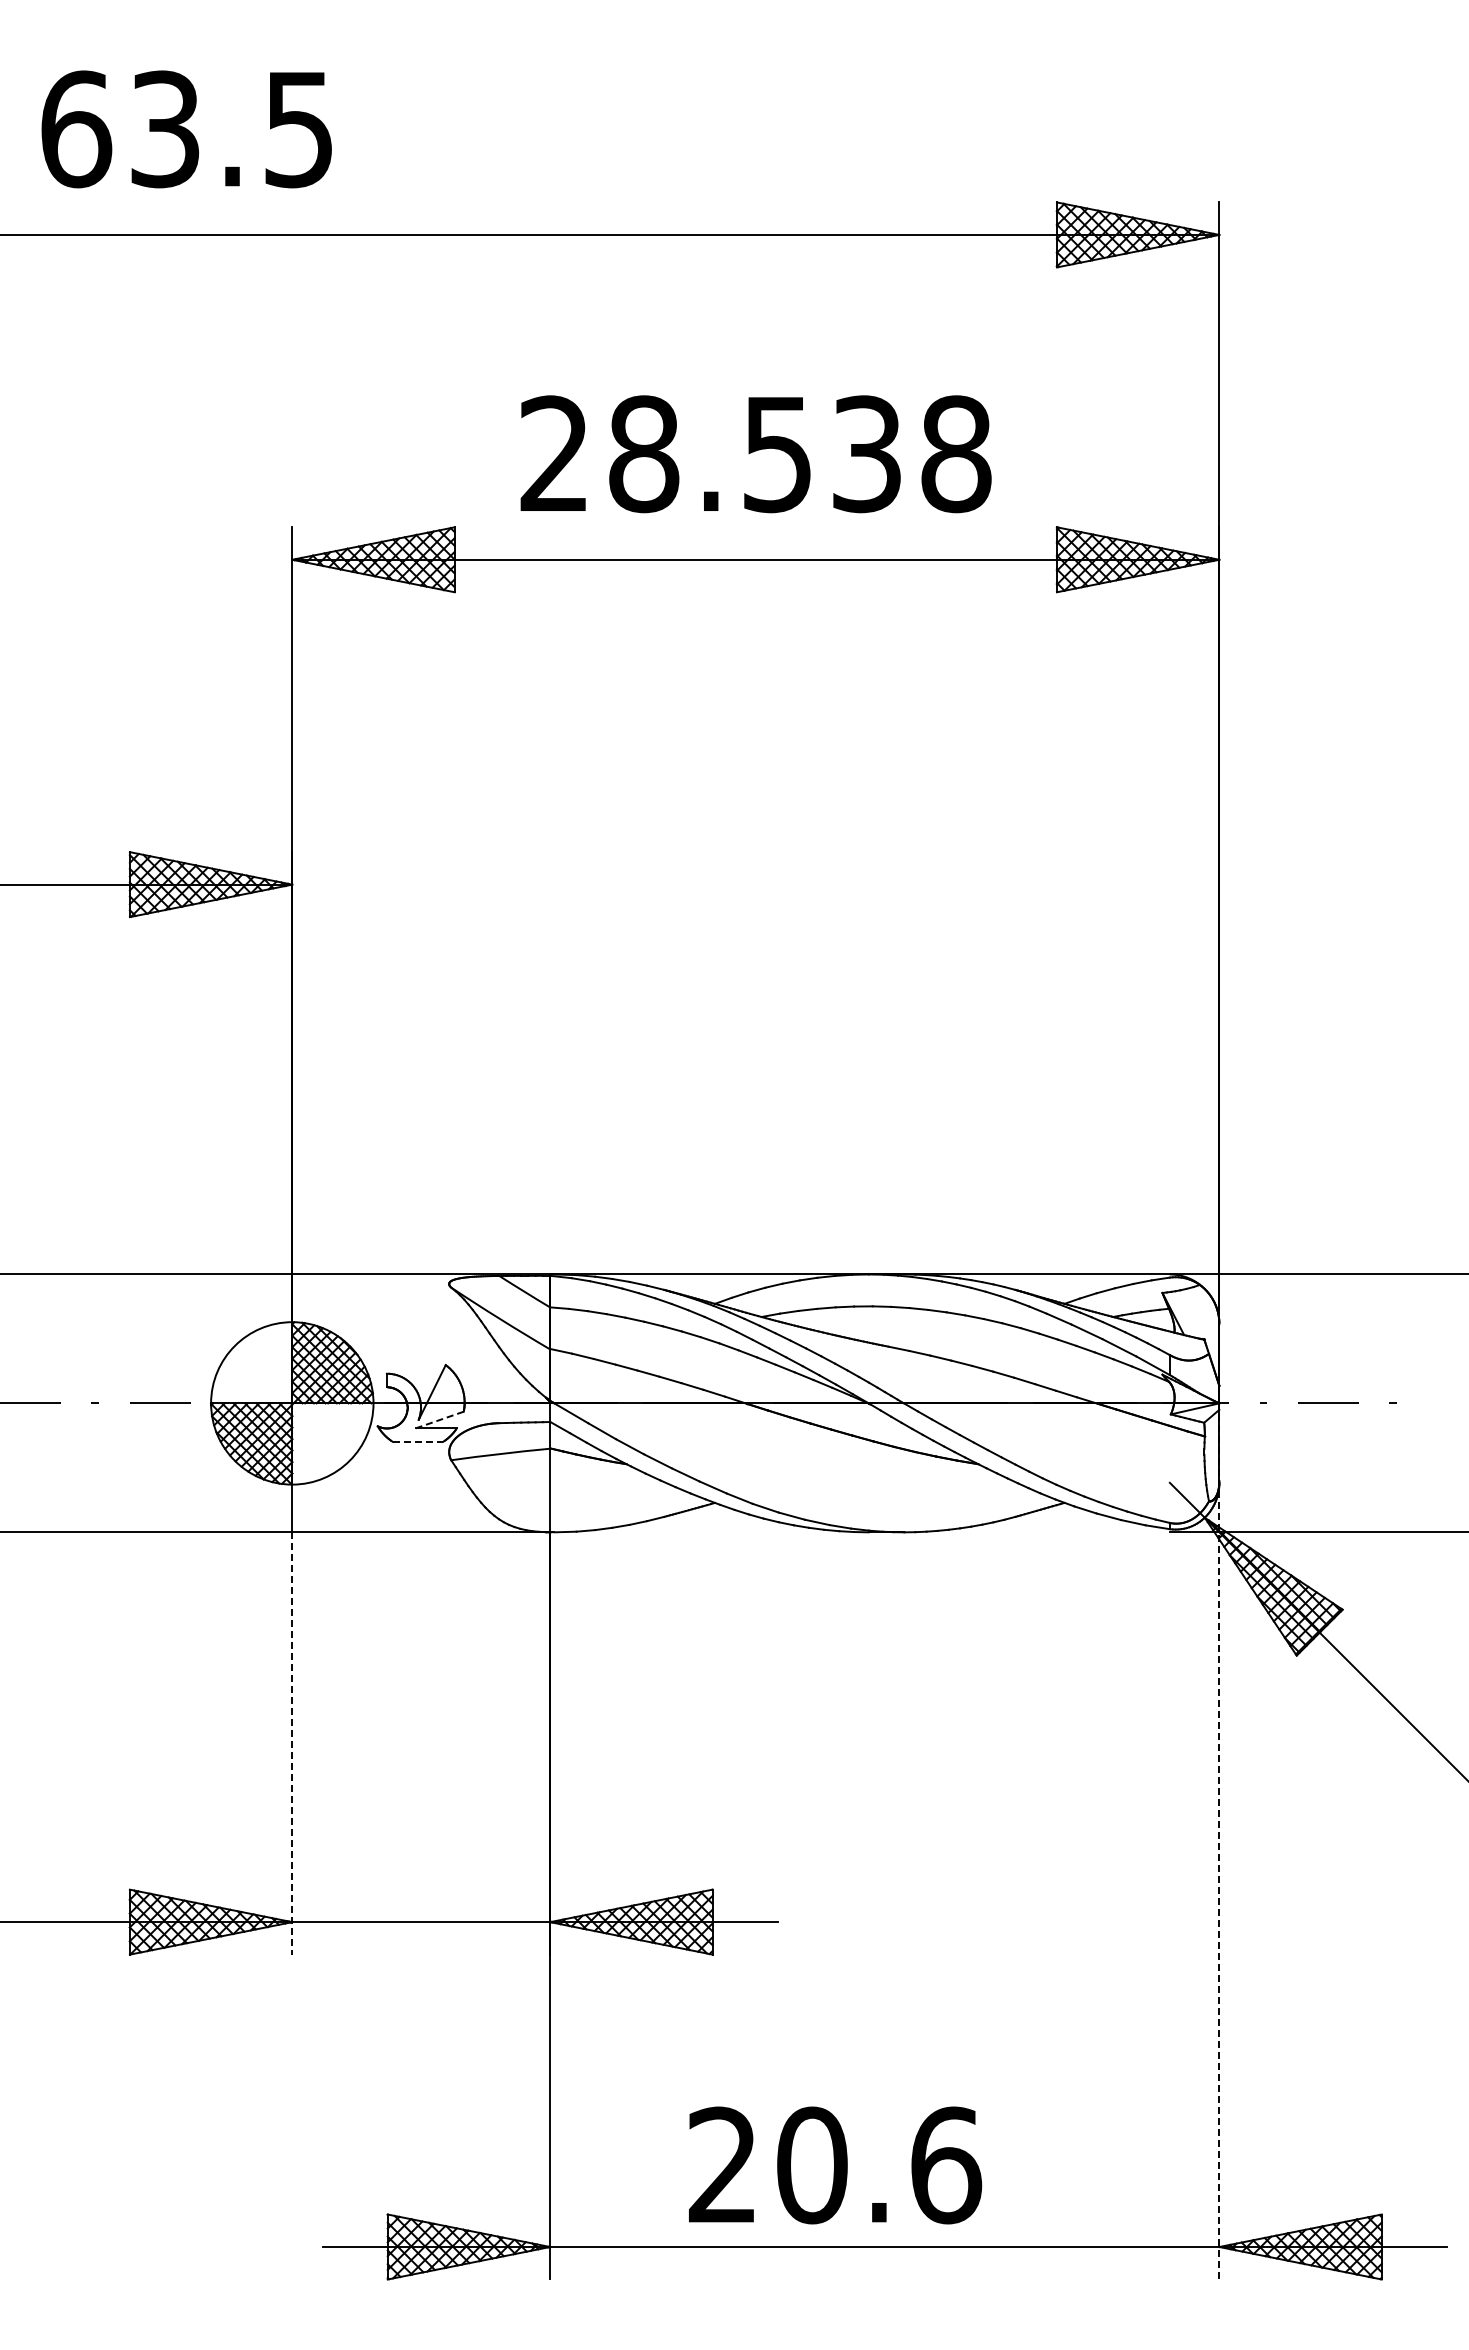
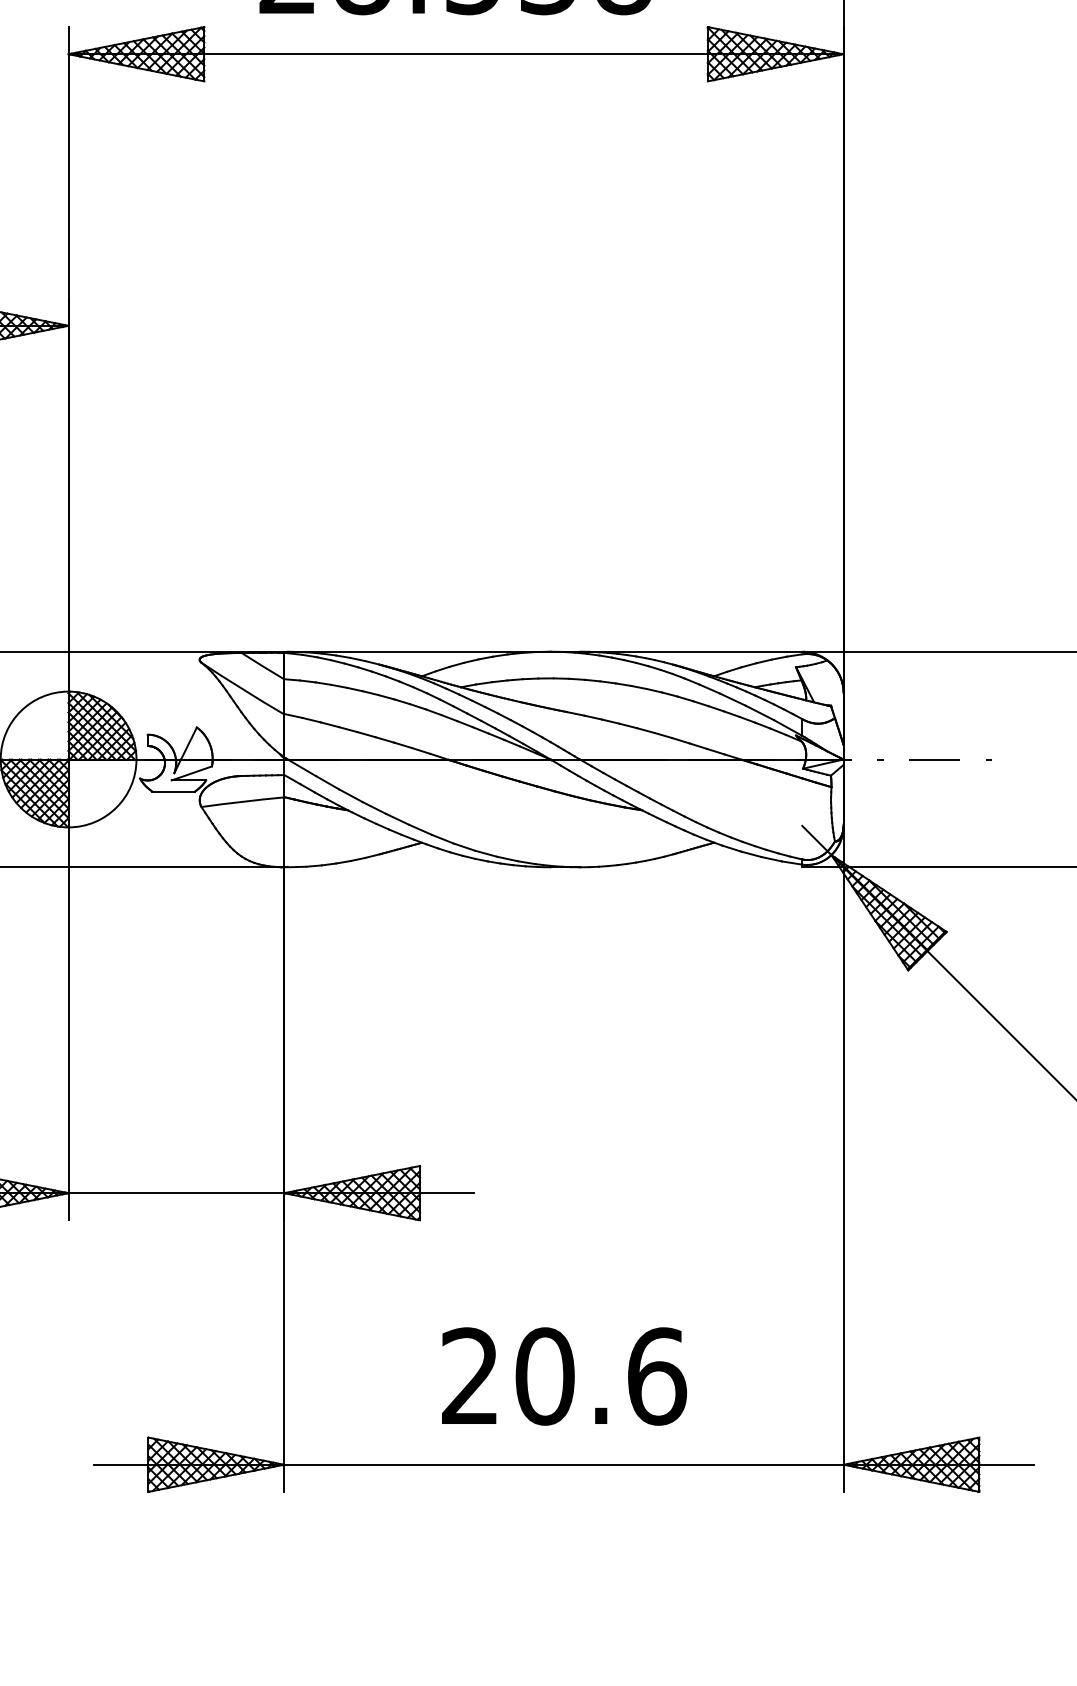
line: (440, 1419) -> (192, 772), dashed -> solid
line: (418, 1441) -> (174, 791), dashed -> solid
line: (292, 1743) -> (68, 1043), dashed -> solid
line: (1219, 1840) -> (843, 1124), dashed -> solid
text: (835, 2165) -> (564, 1376), moved

